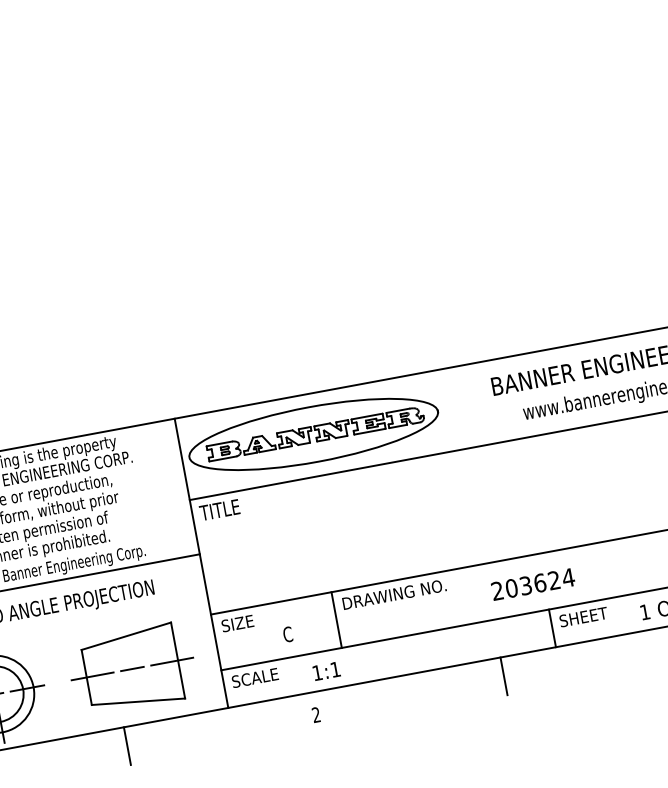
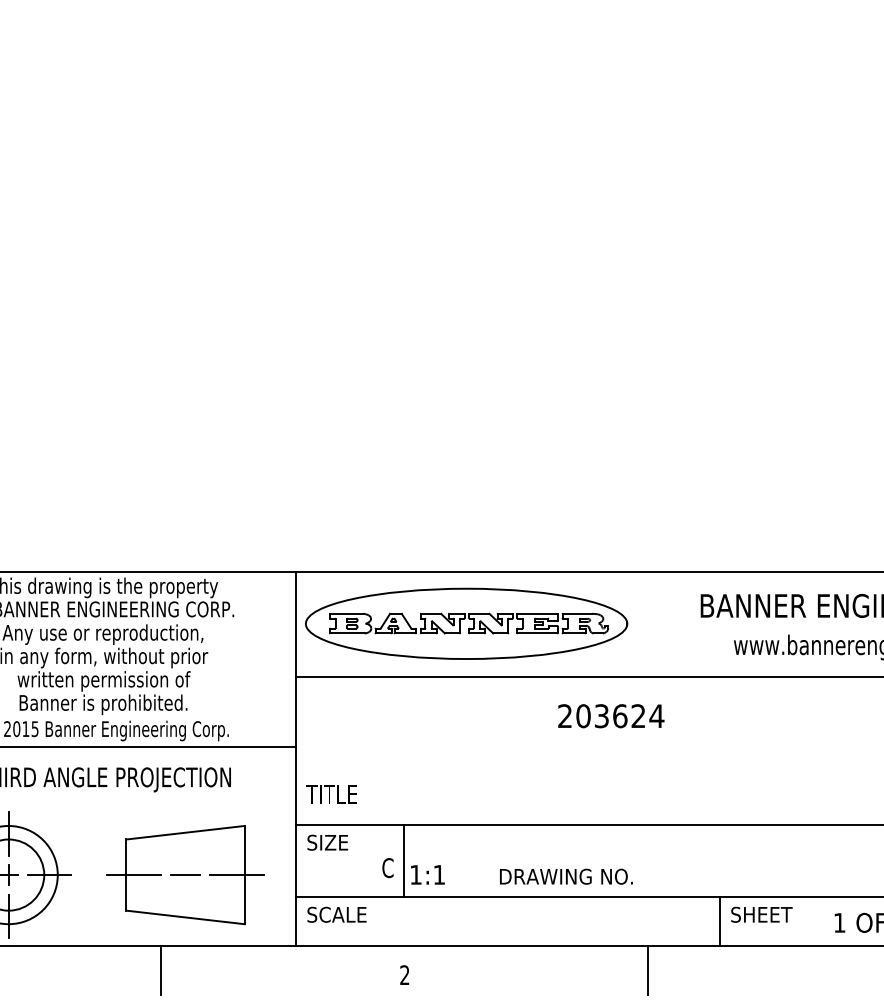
text: (219, 510) -> (331, 794), moved
text: (533, 584) -> (611, 716), moved
text: (394, 594) -> (566, 876), moved
line: (336, 620) -> (404, 861), moved
text: (326, 670) -> (427, 874), moved

